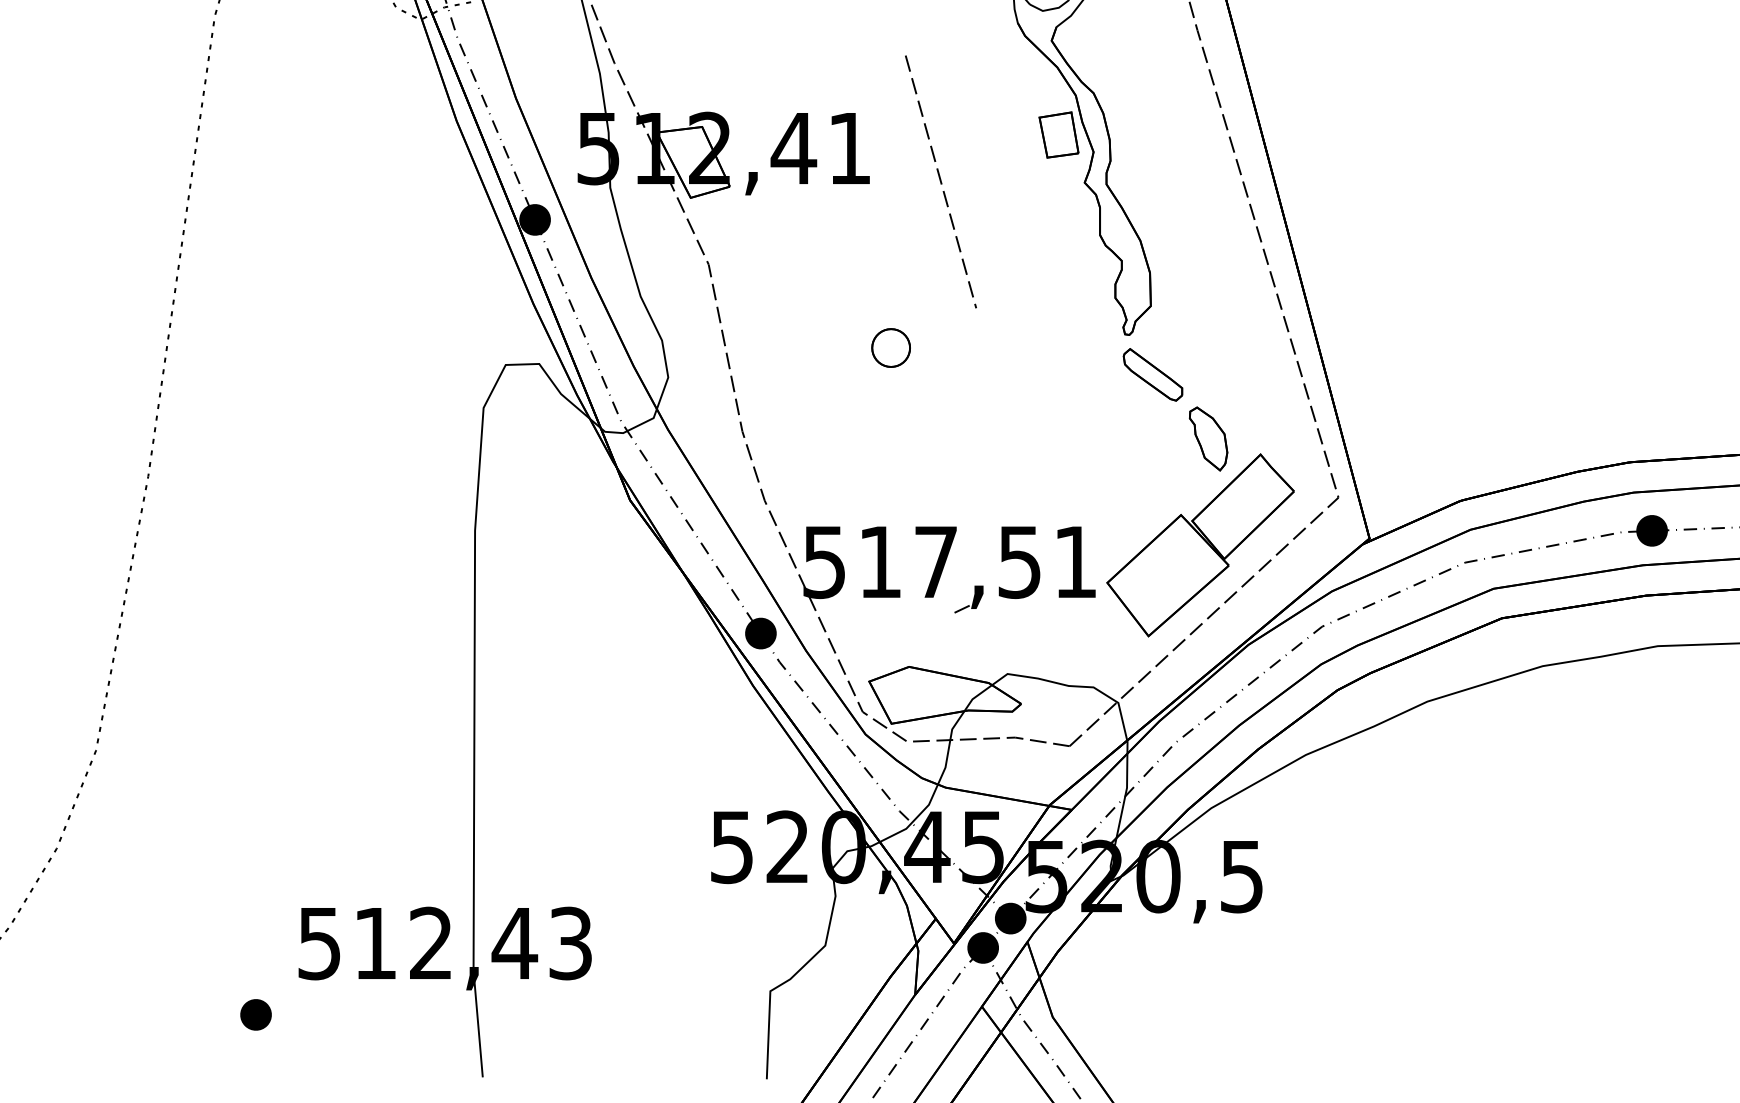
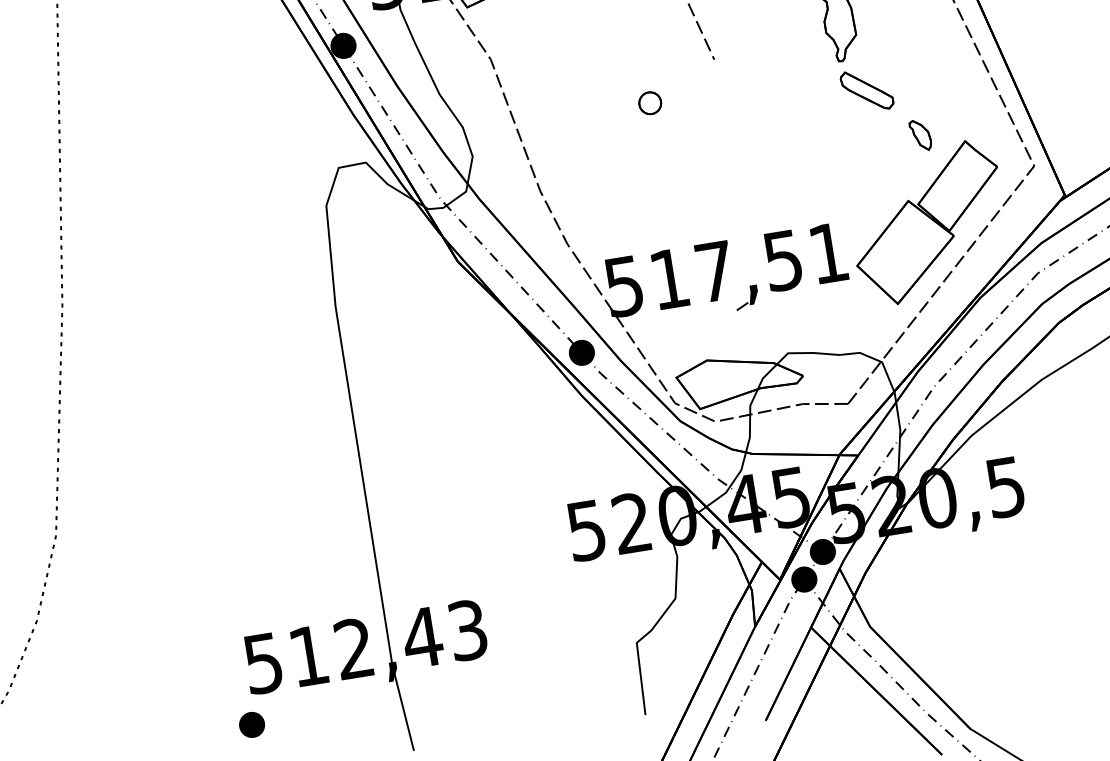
part: (890, 347) -> (649, 102), size x0.7
part: (1208, 438) -> (920, 135), size x0.6
part: (255, 1014) -> (251, 724), moved

